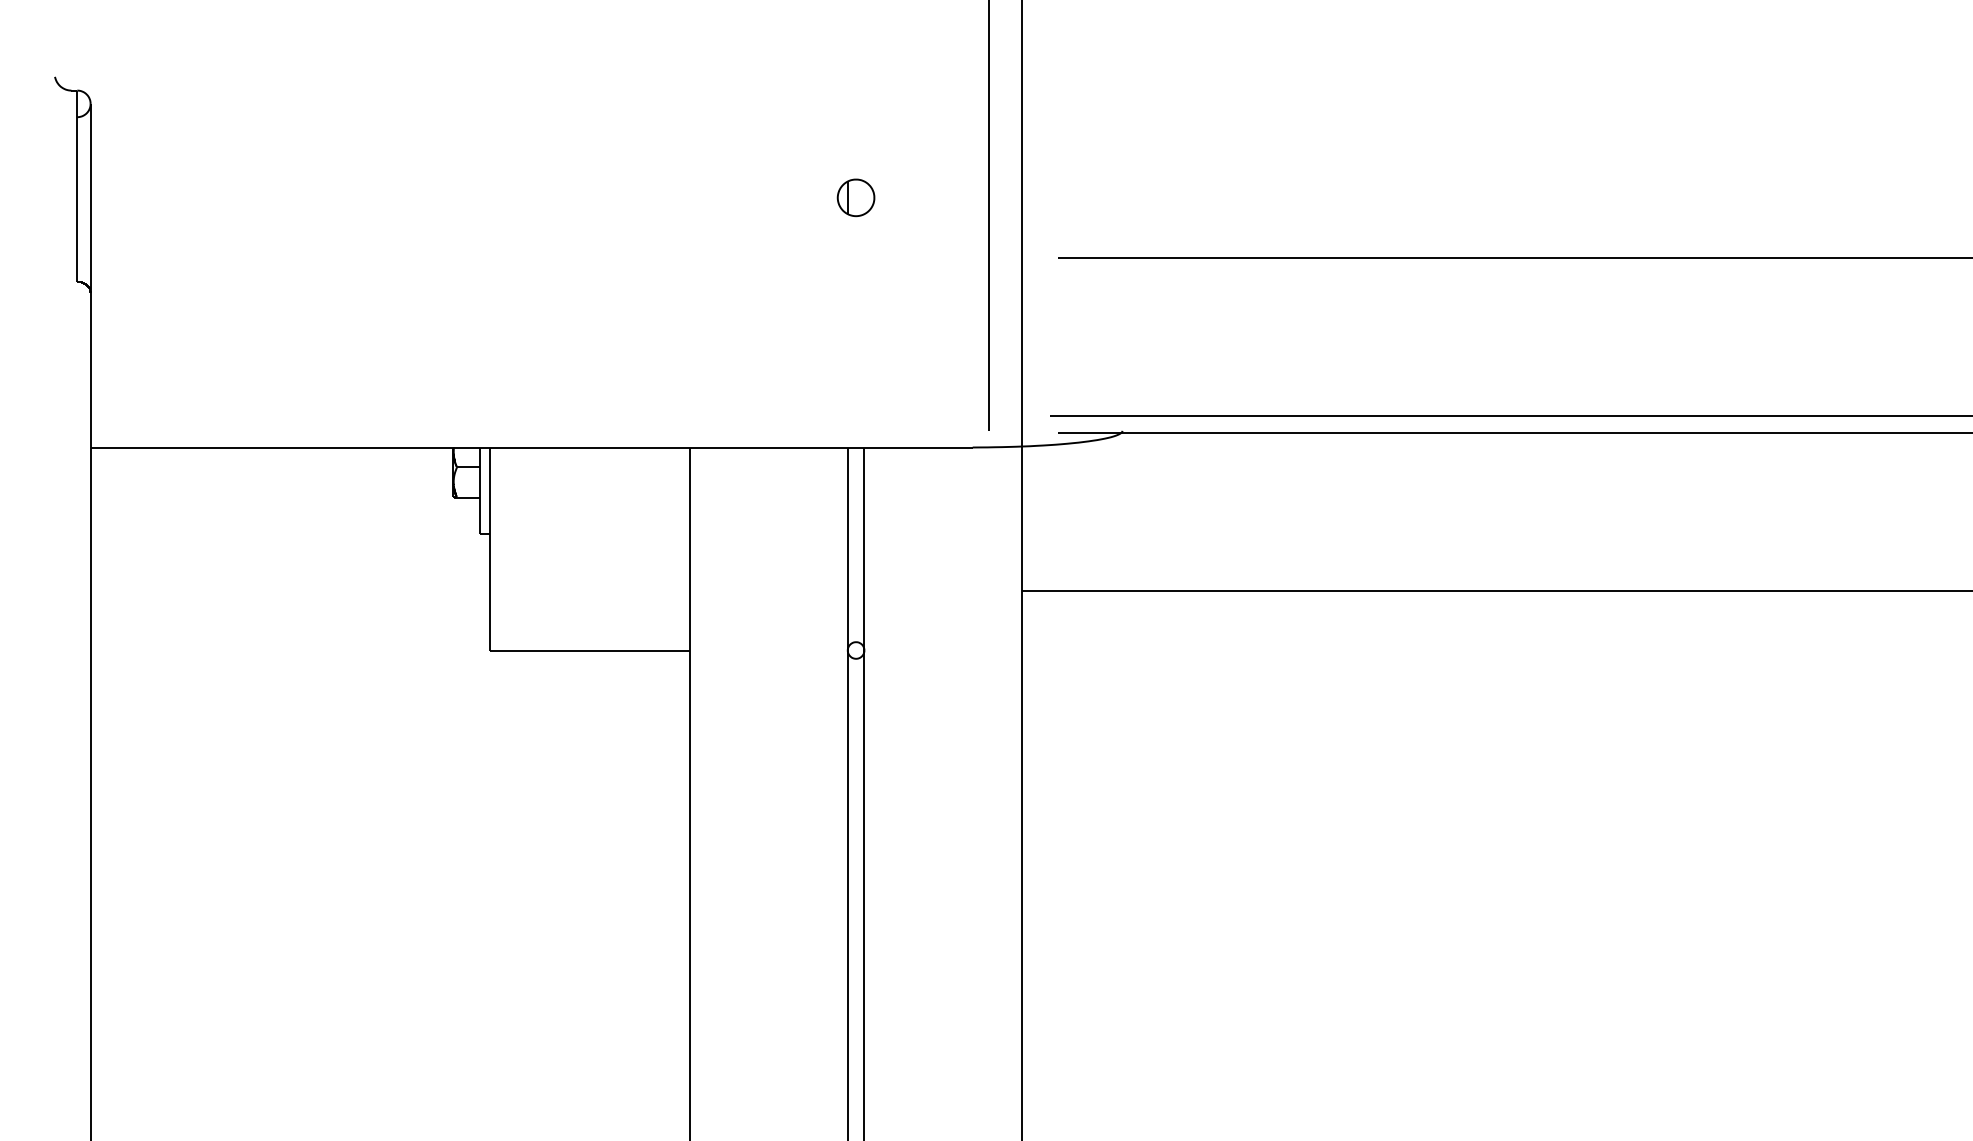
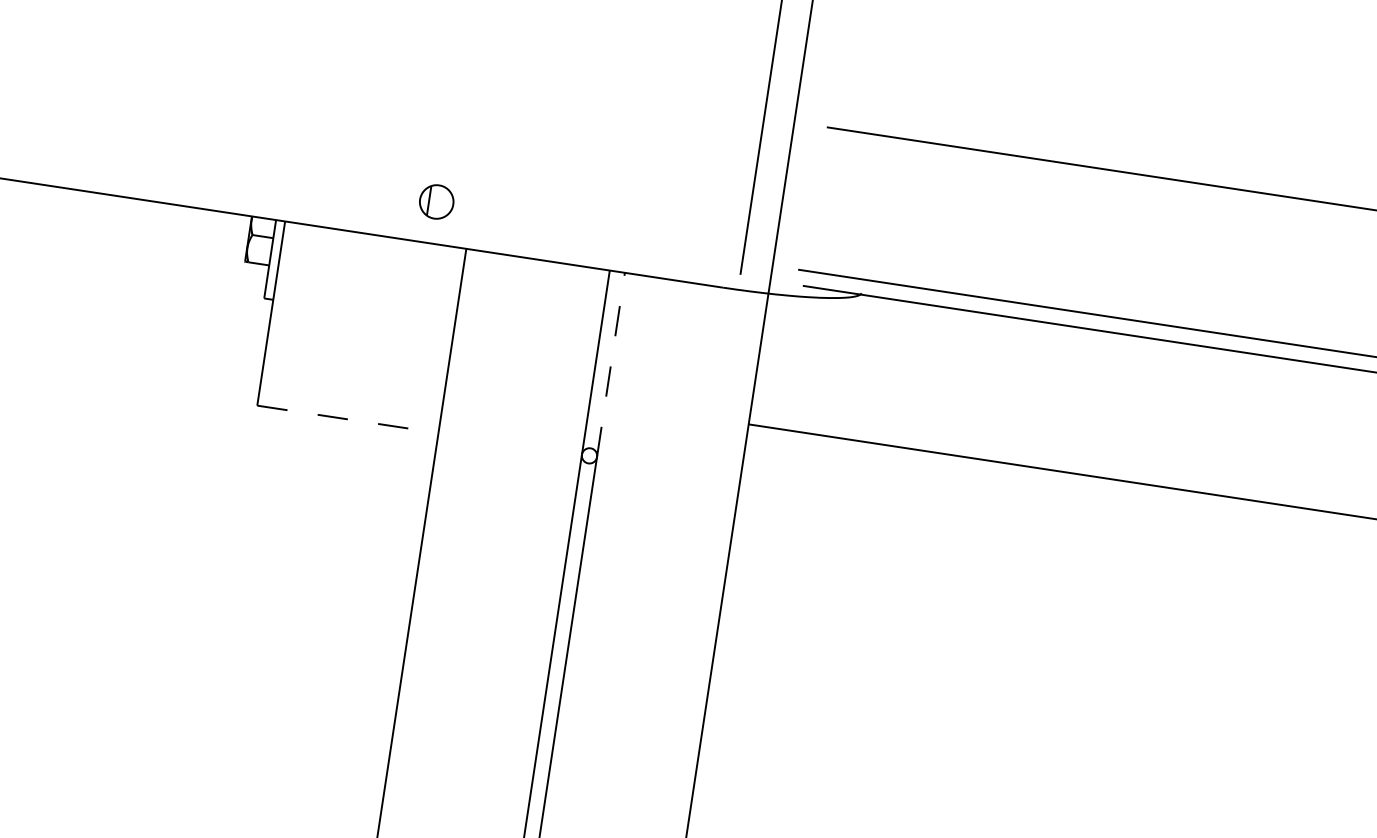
part: (855, 197) -> (436, 201), moved
line: (864, 549) -> (611, 365), solid -> dashed
line: (589, 650) -> (347, 419), solid -> dashed

